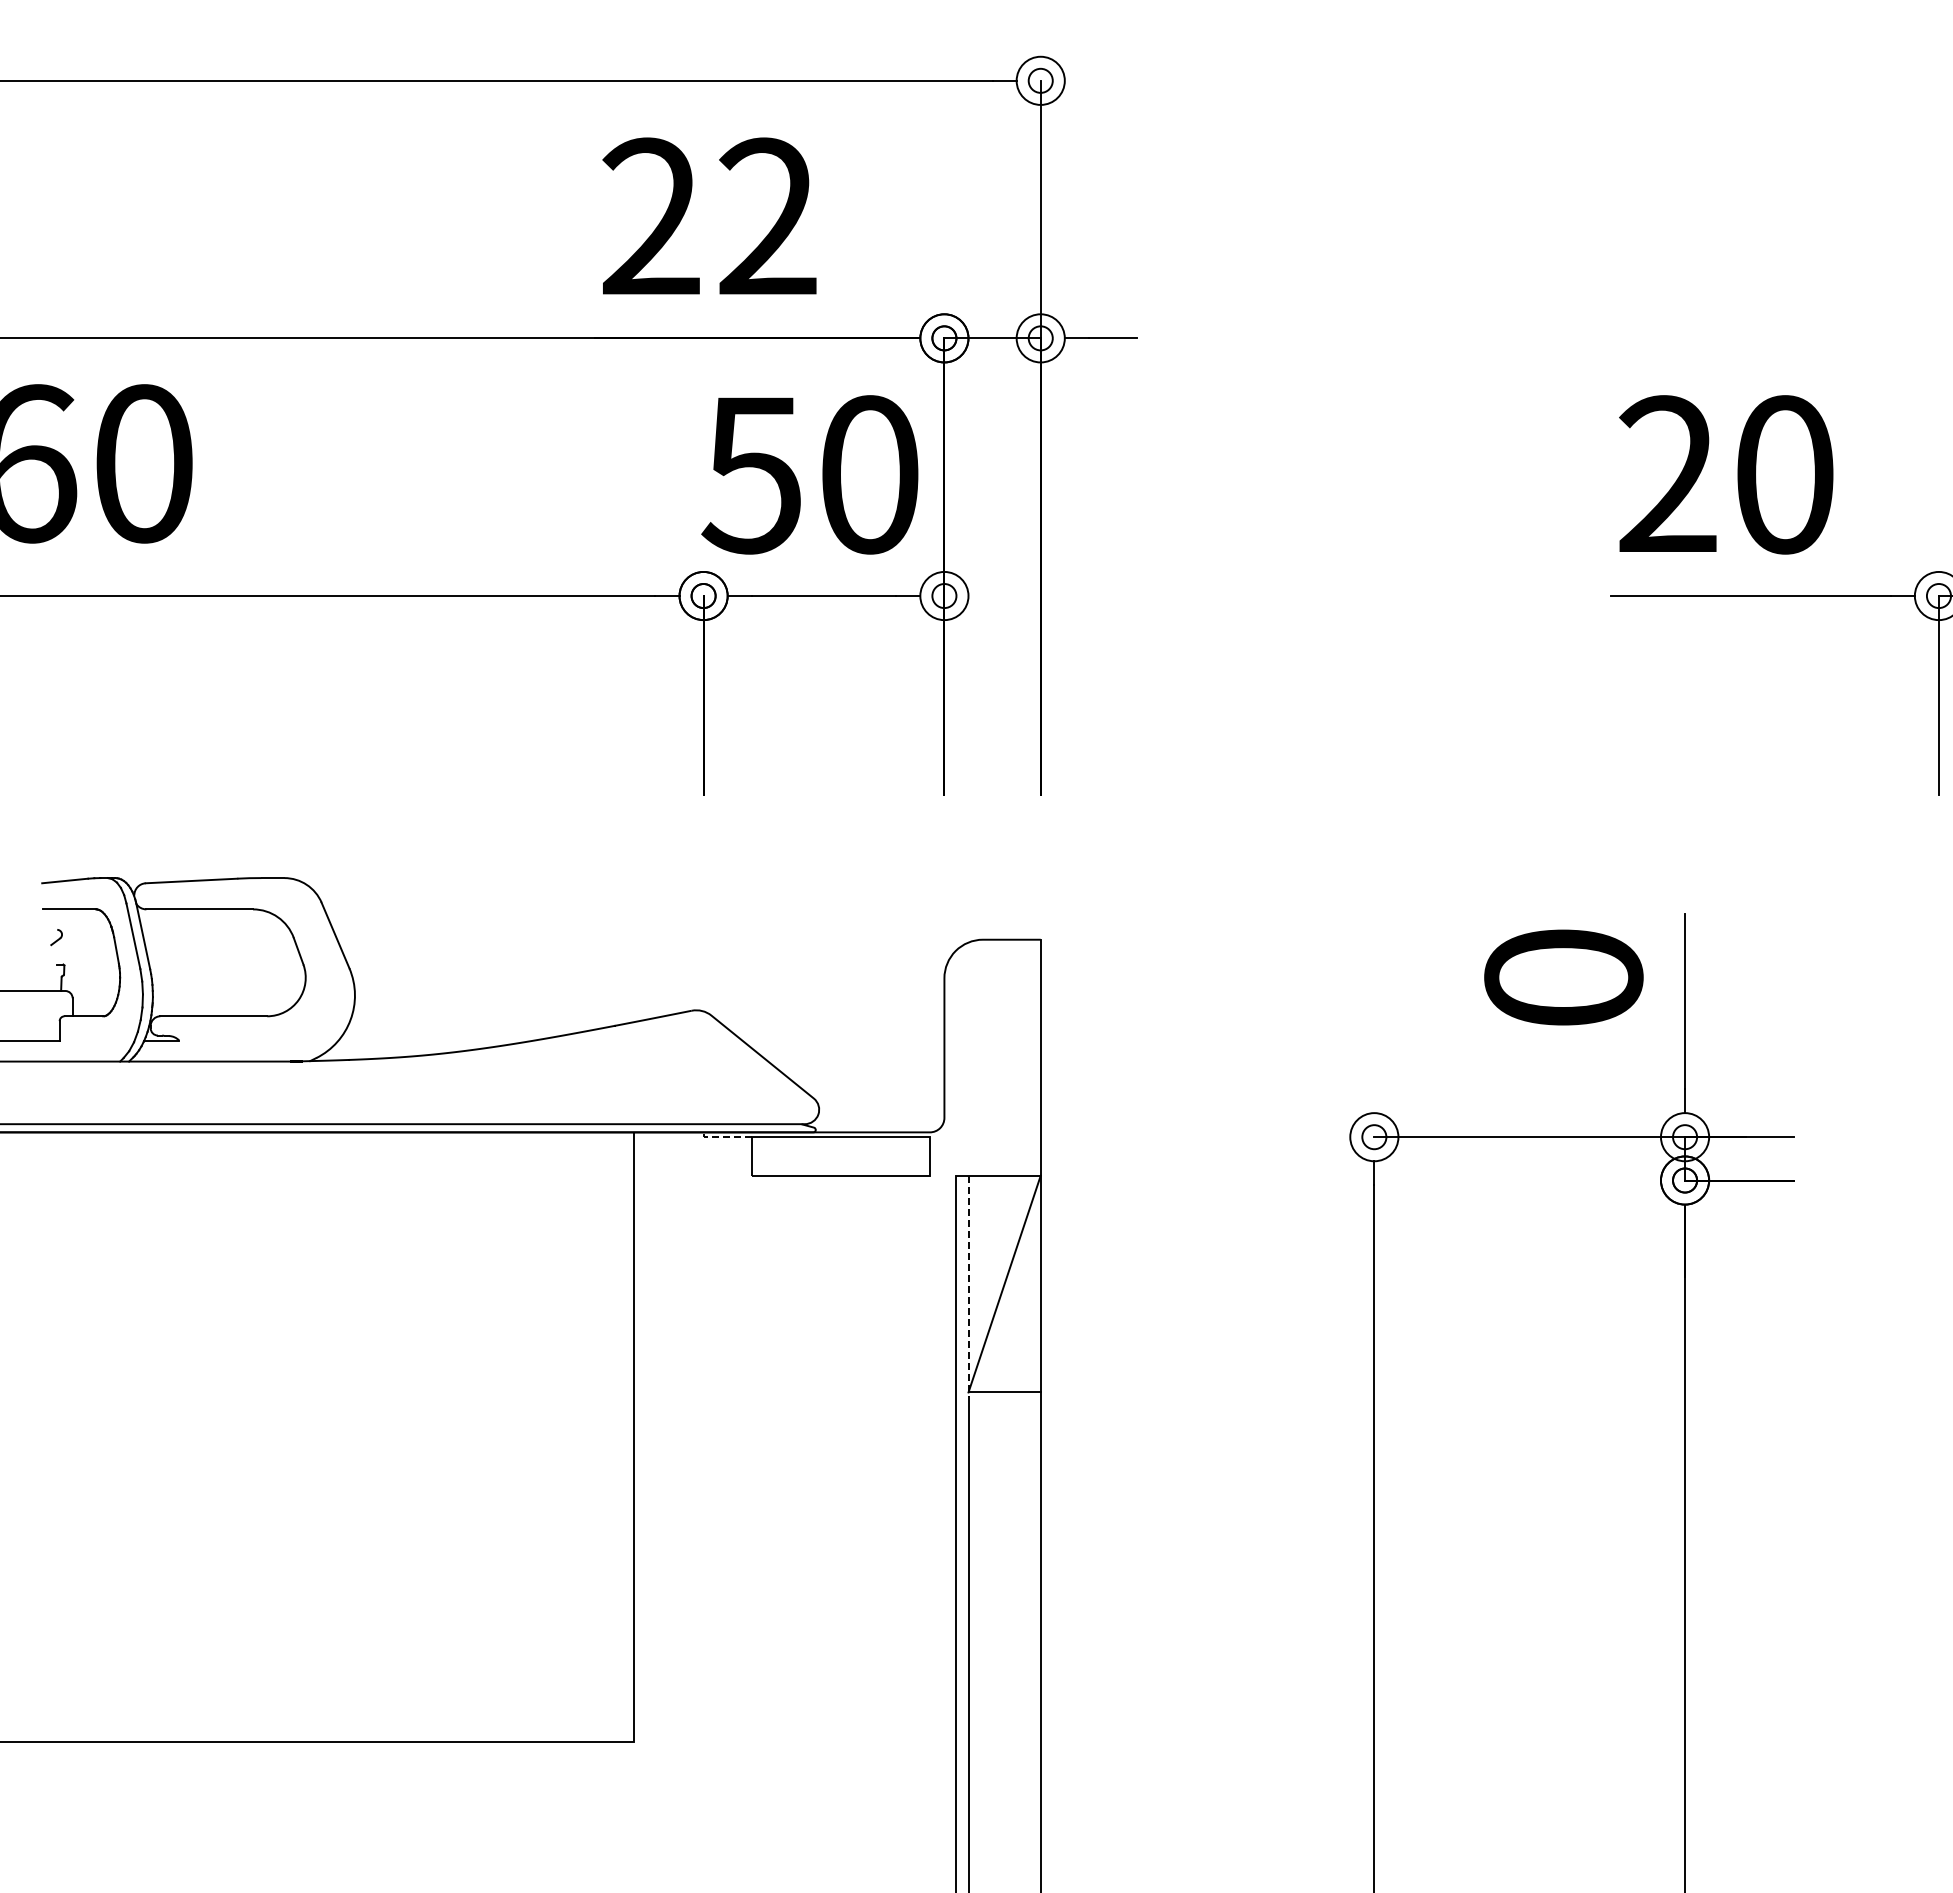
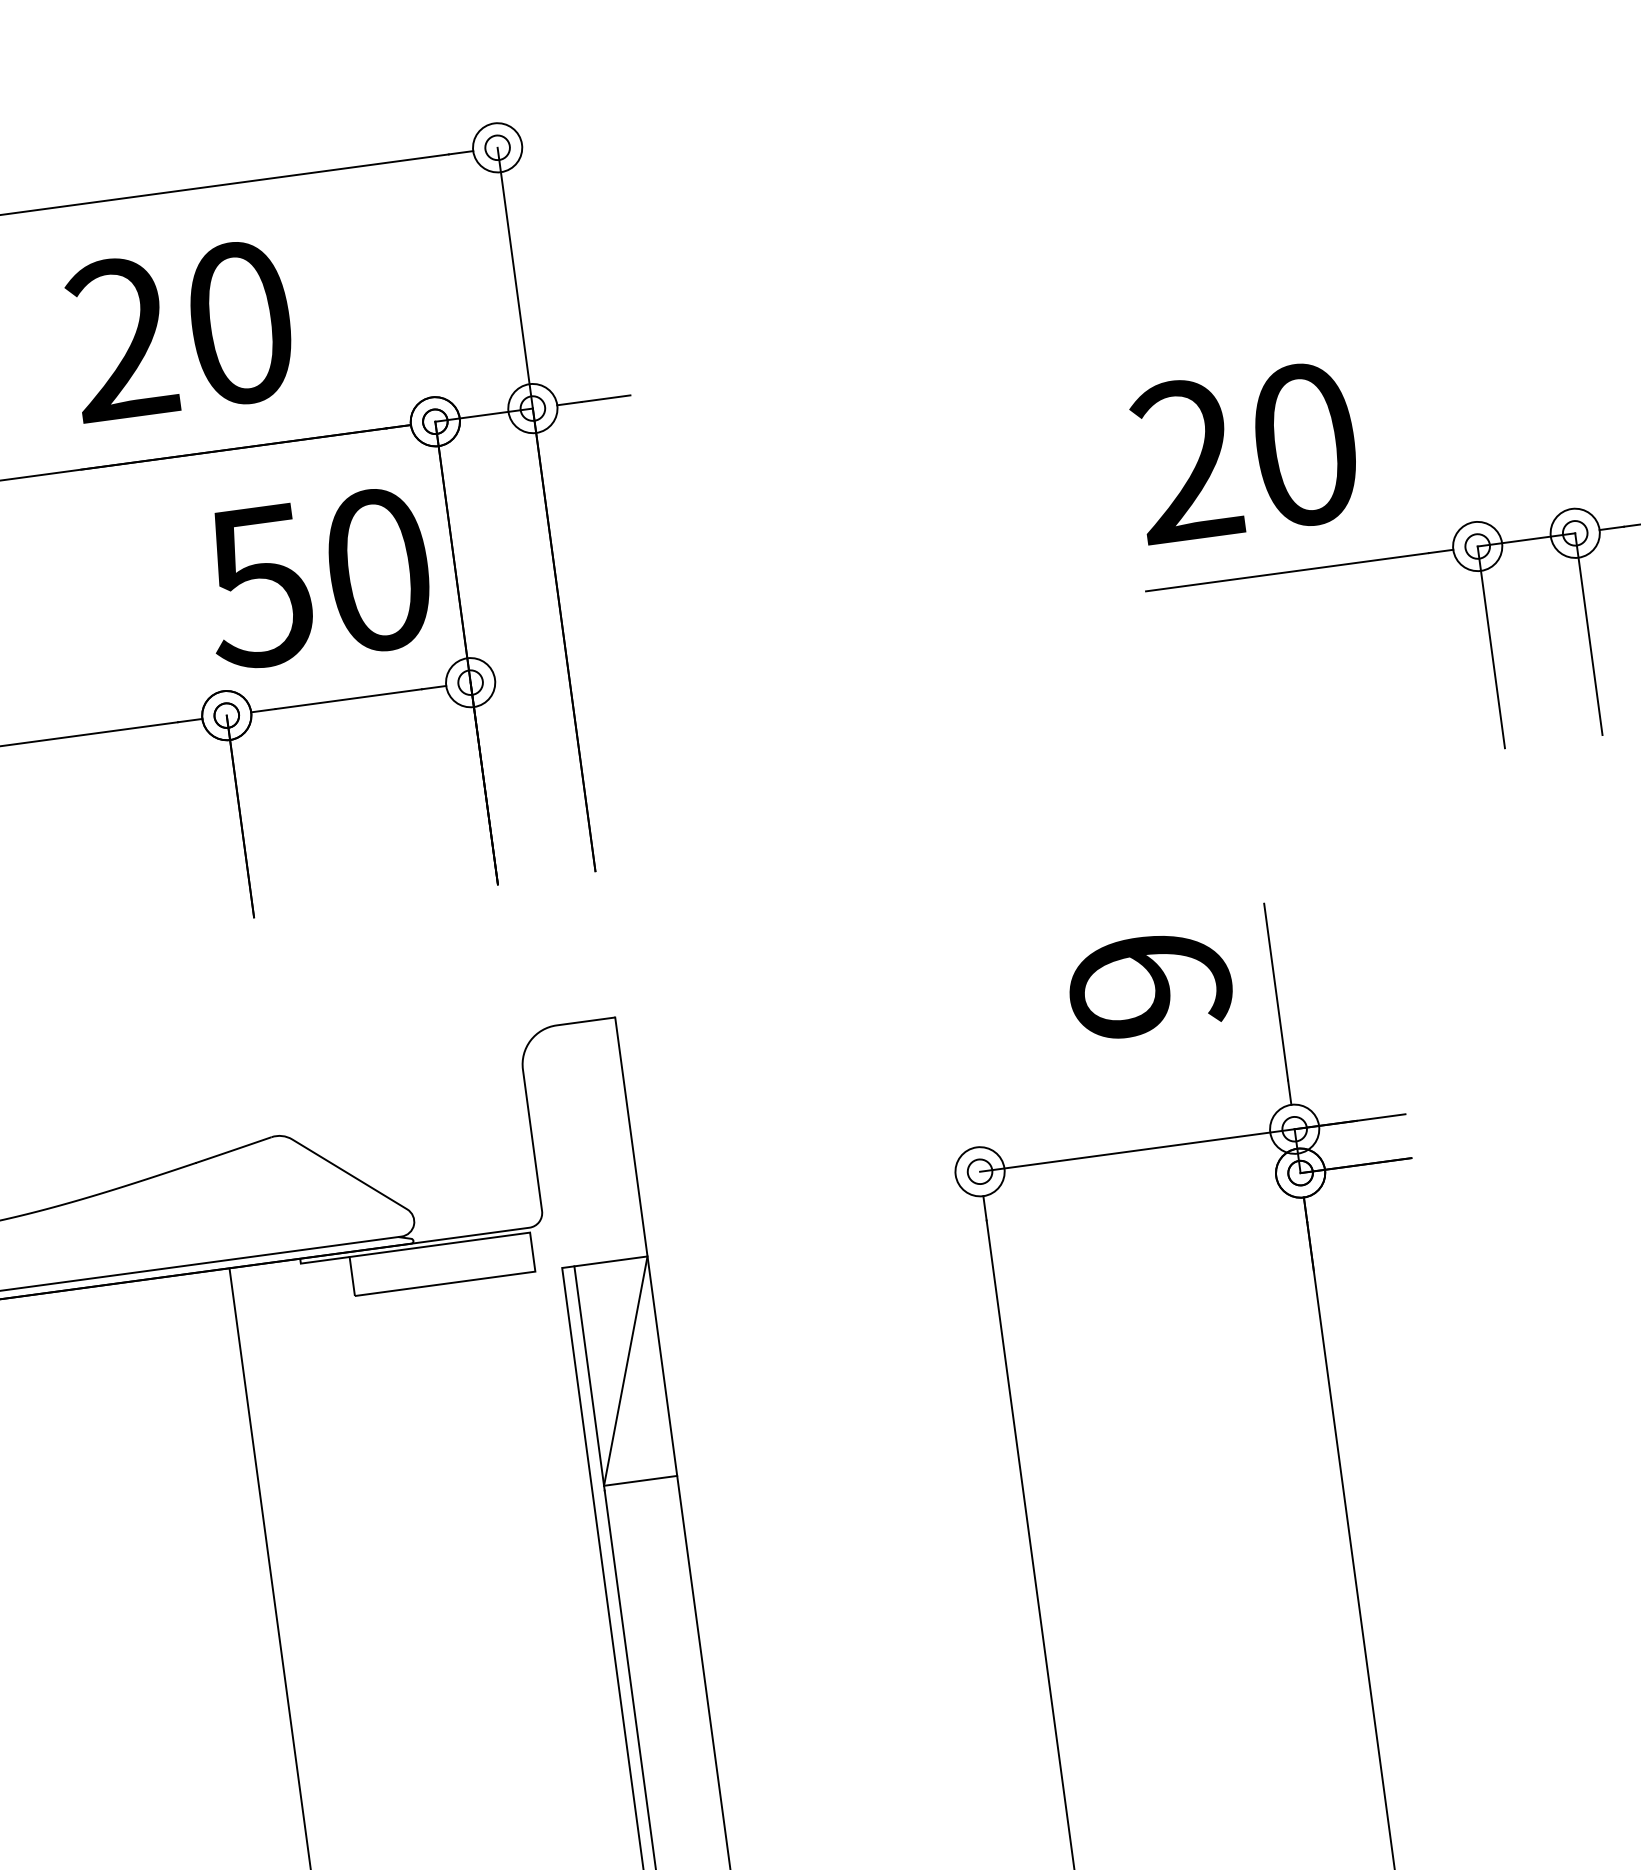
text: (767, 216) -> (239, 322), 22 -> 20
text: (1563, 977) -> (1149, 984), 0 -> 9
line: (724, 1137) -> (322, 1261), dashed -> solid
line: (968, 1286) -> (589, 1378), dashed -> solid

